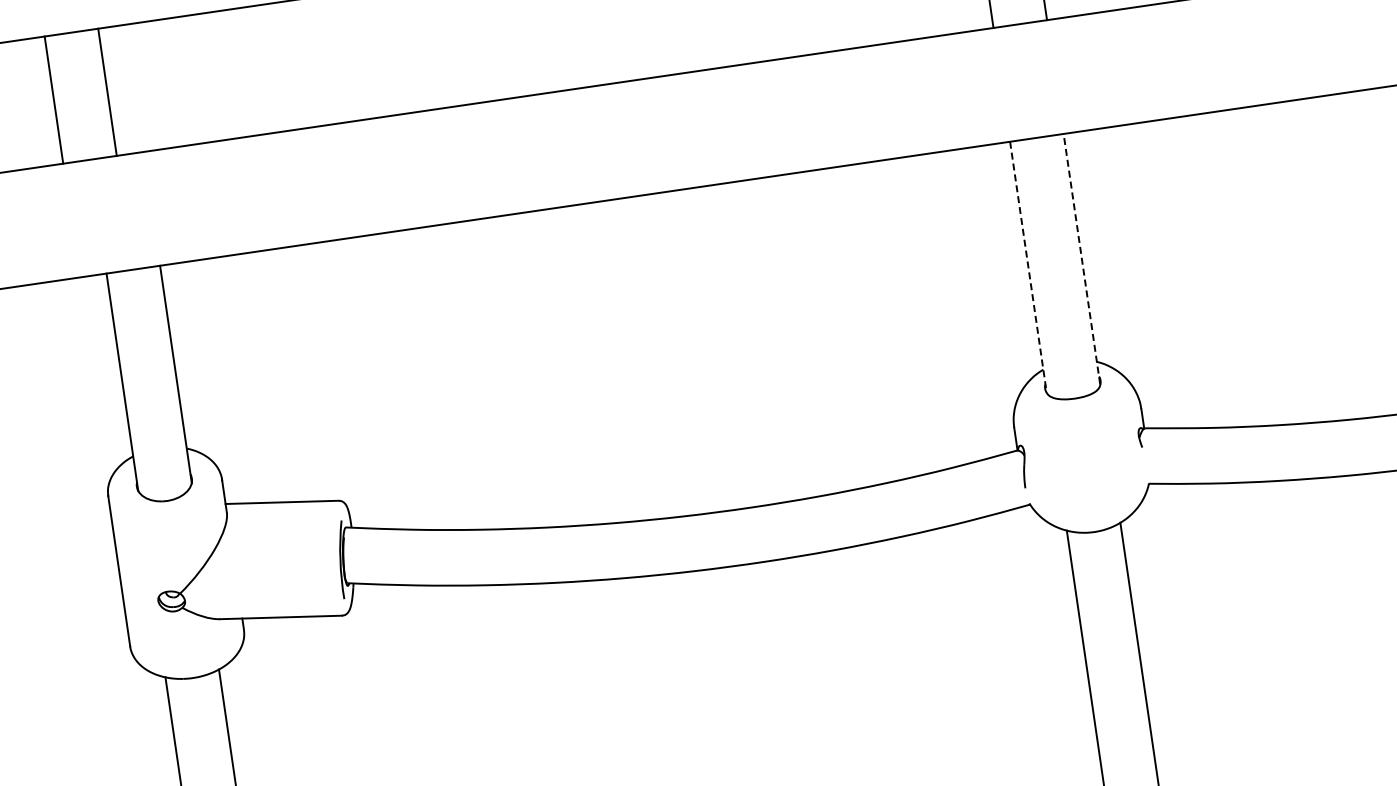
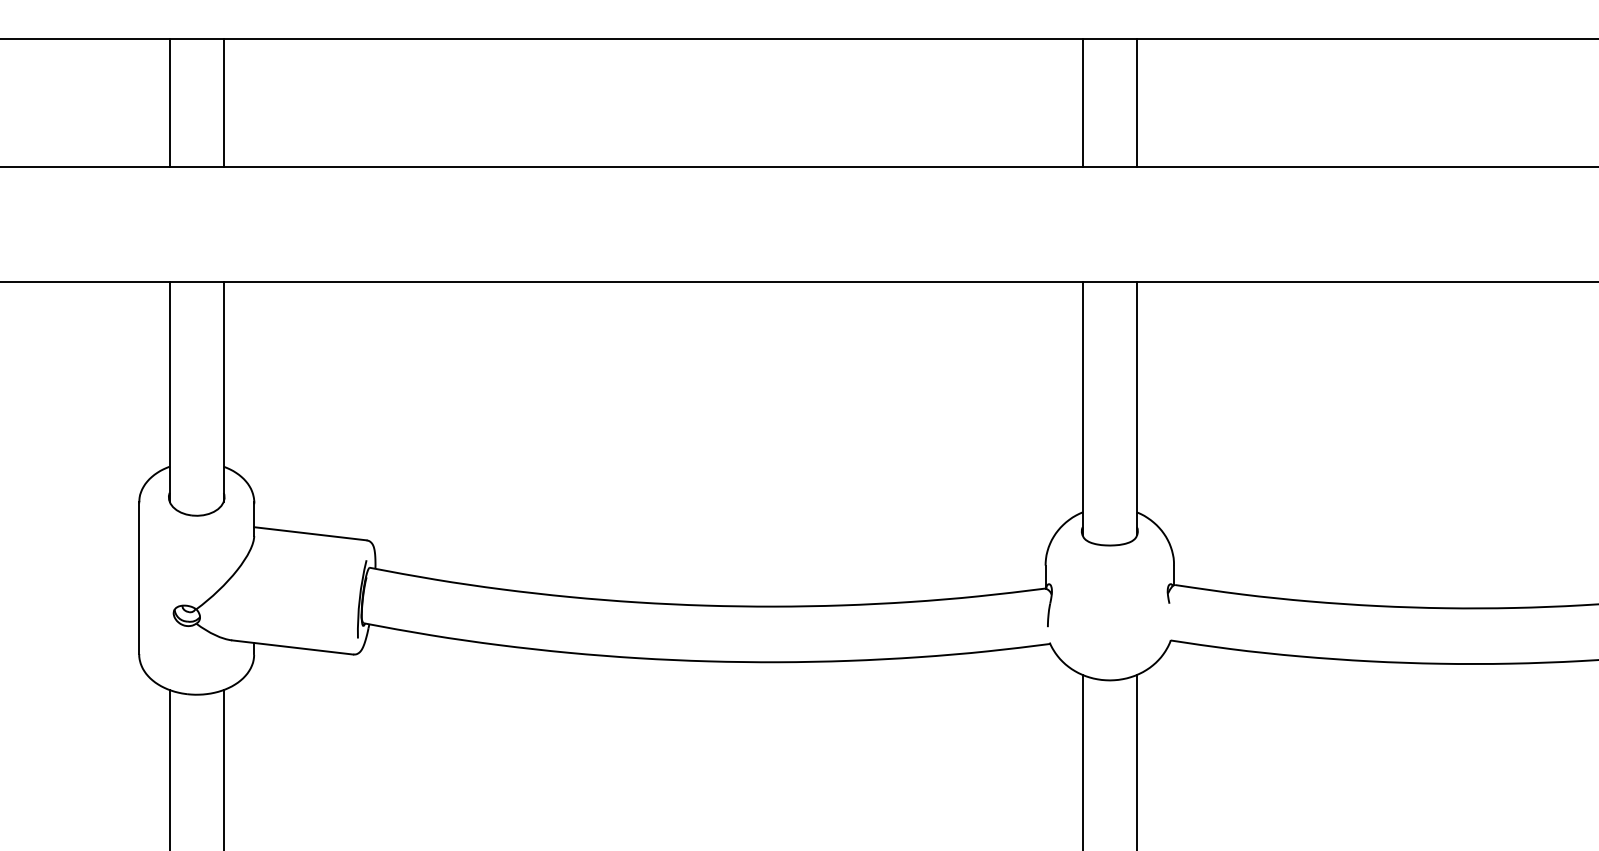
line: (107, 92) -> (223, 102), moved
line: (53, 99) -> (169, 102), moved
line: (1081, 259) -> (1136, 408), dashed -> solid
line: (1028, 266) -> (1082, 408), dashed -> solid

